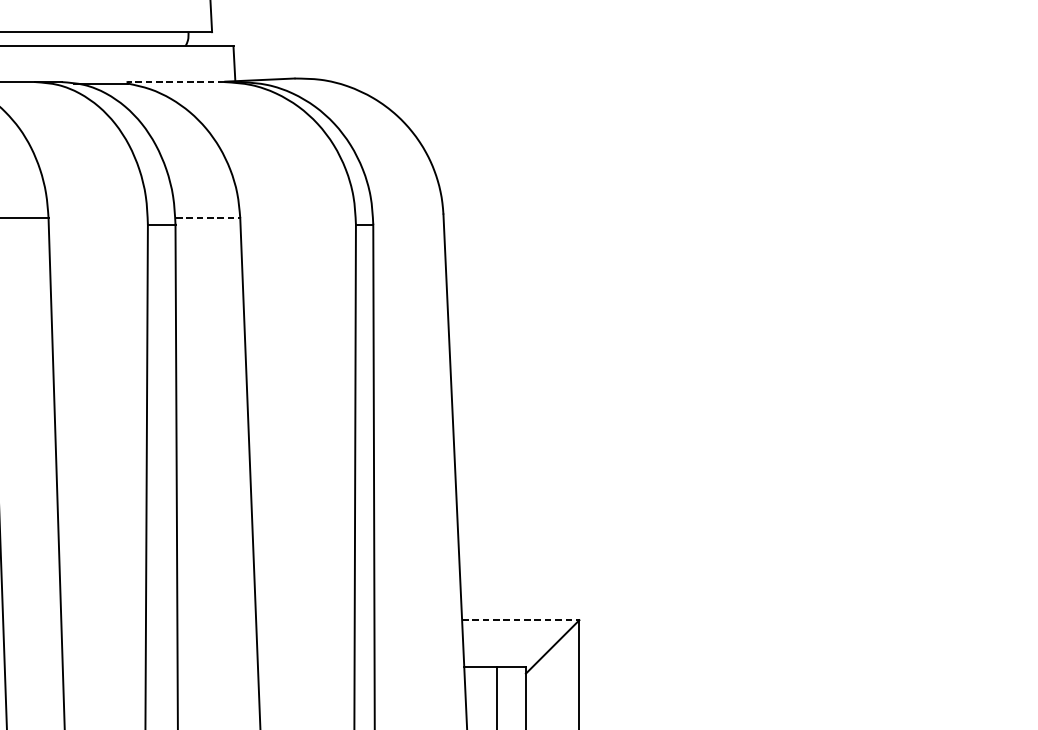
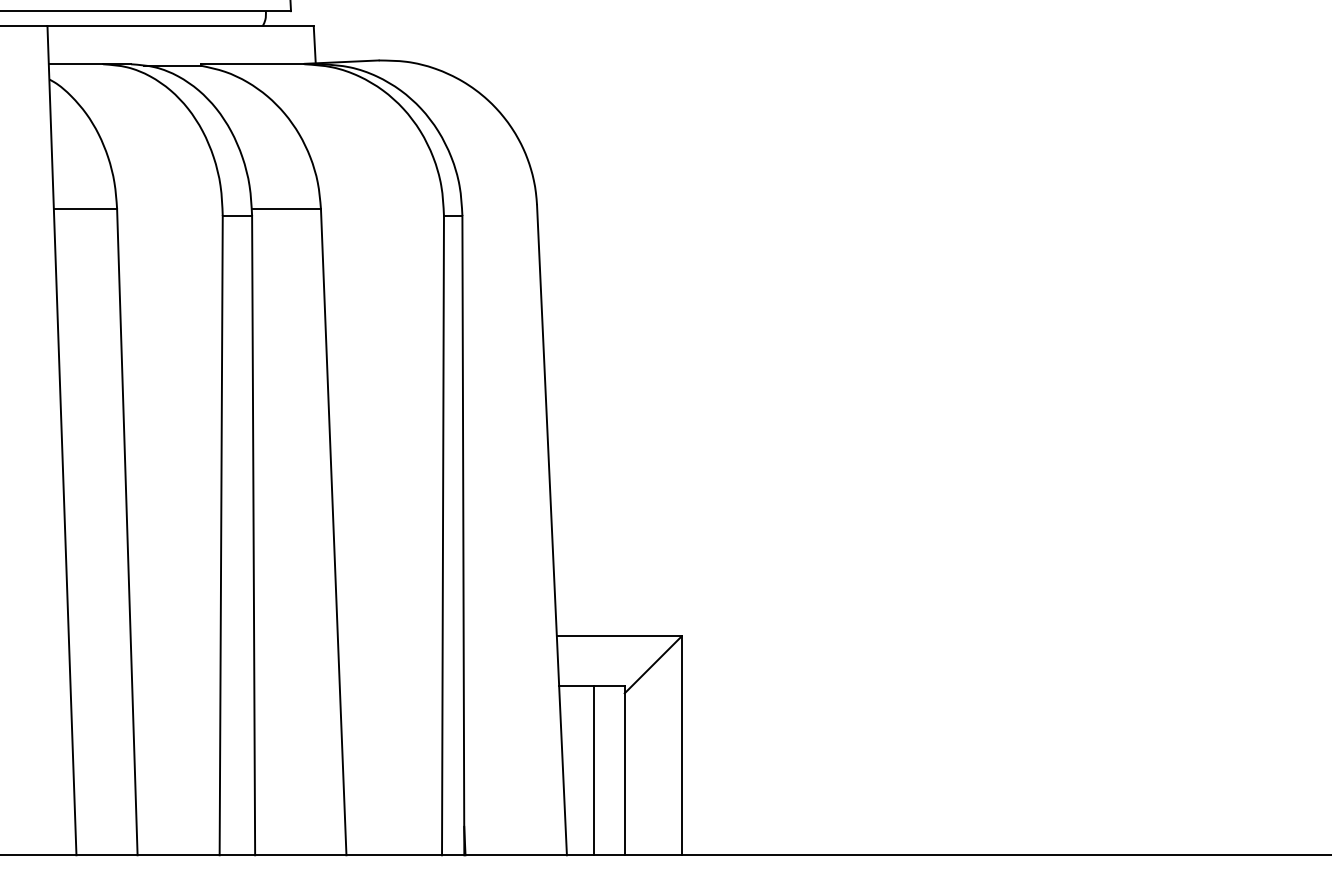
line: (175, 82) -> (252, 64), dashed -> solid
line: (208, 217) -> (287, 208), dashed -> solid
line: (521, 620) -> (619, 636), dashed -> solid

